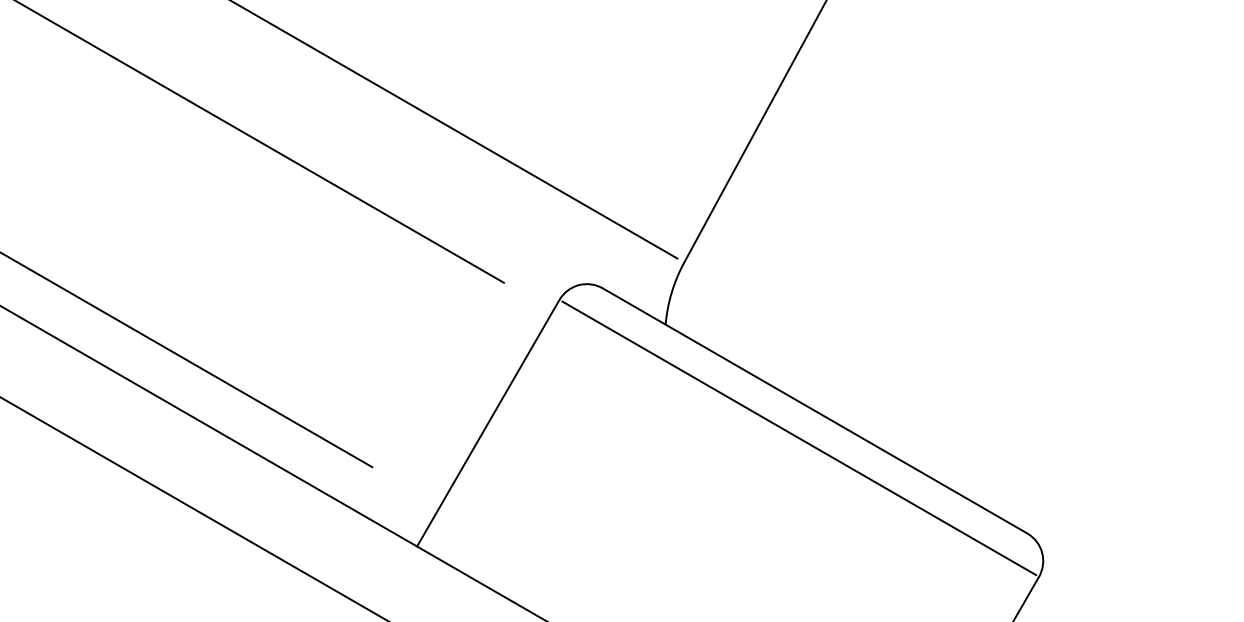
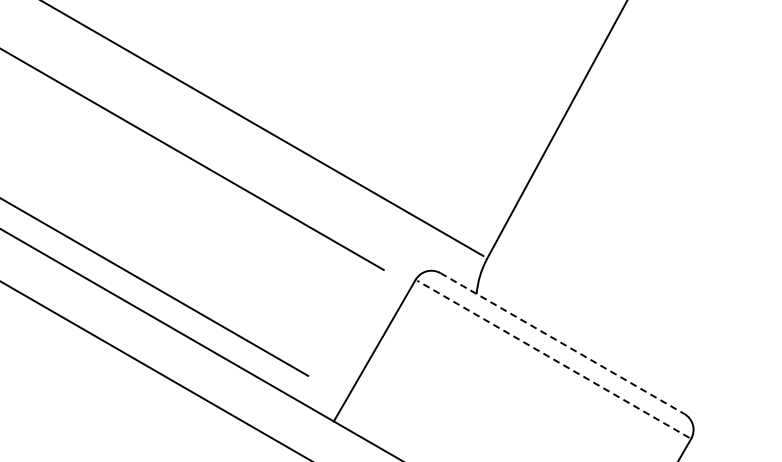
line: (815, 410) -> (562, 343), solid -> dashed
line: (797, 438) -> (552, 359), solid -> dashed

